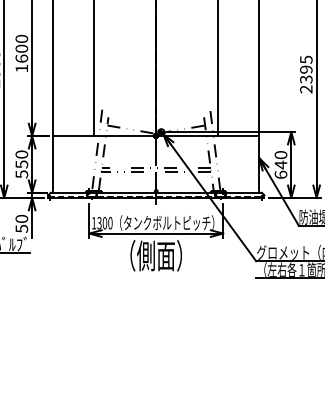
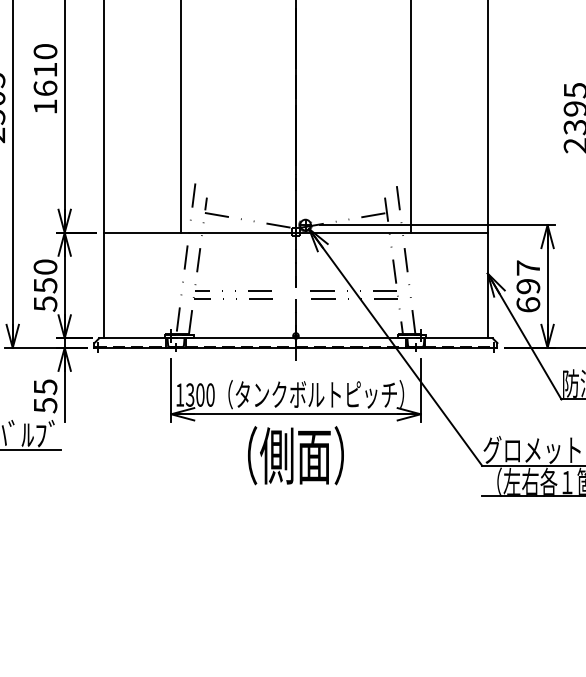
text: (21, 48) -> (44, 69), 1600 -> 1610
text: (280, 160) -> (527, 278), 640 -> 697
text: (21, 218) -> (44, 386), 50 -> 55

